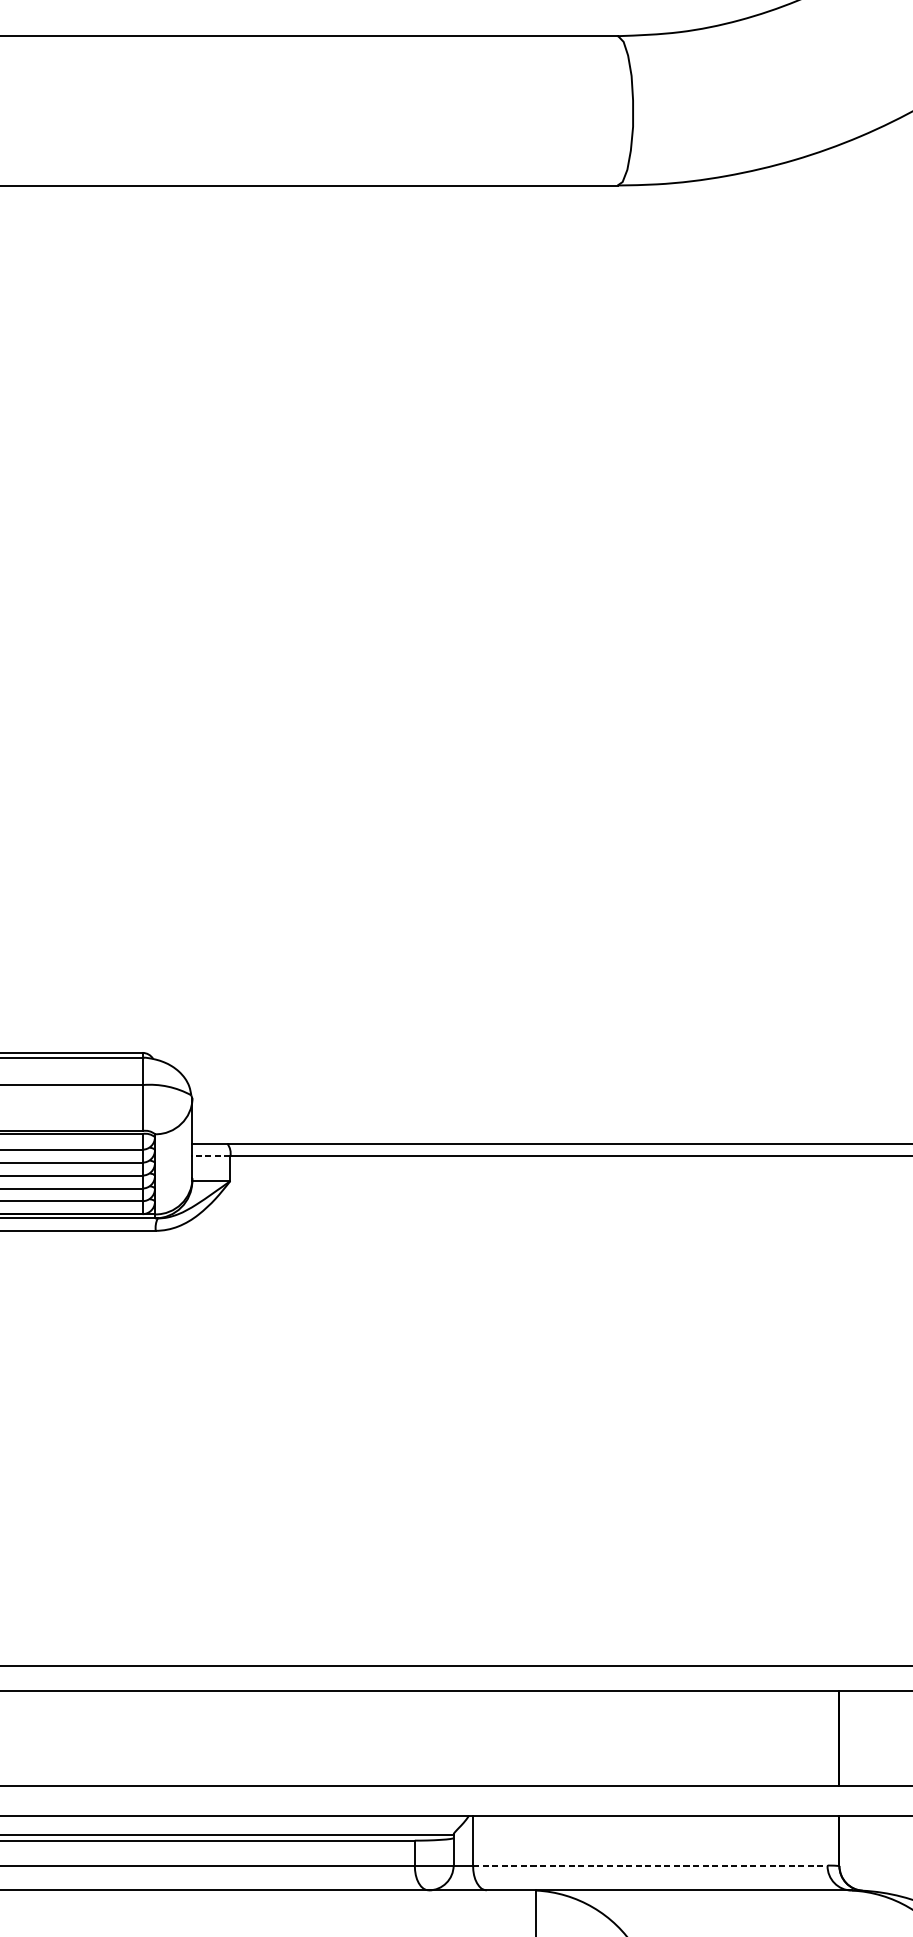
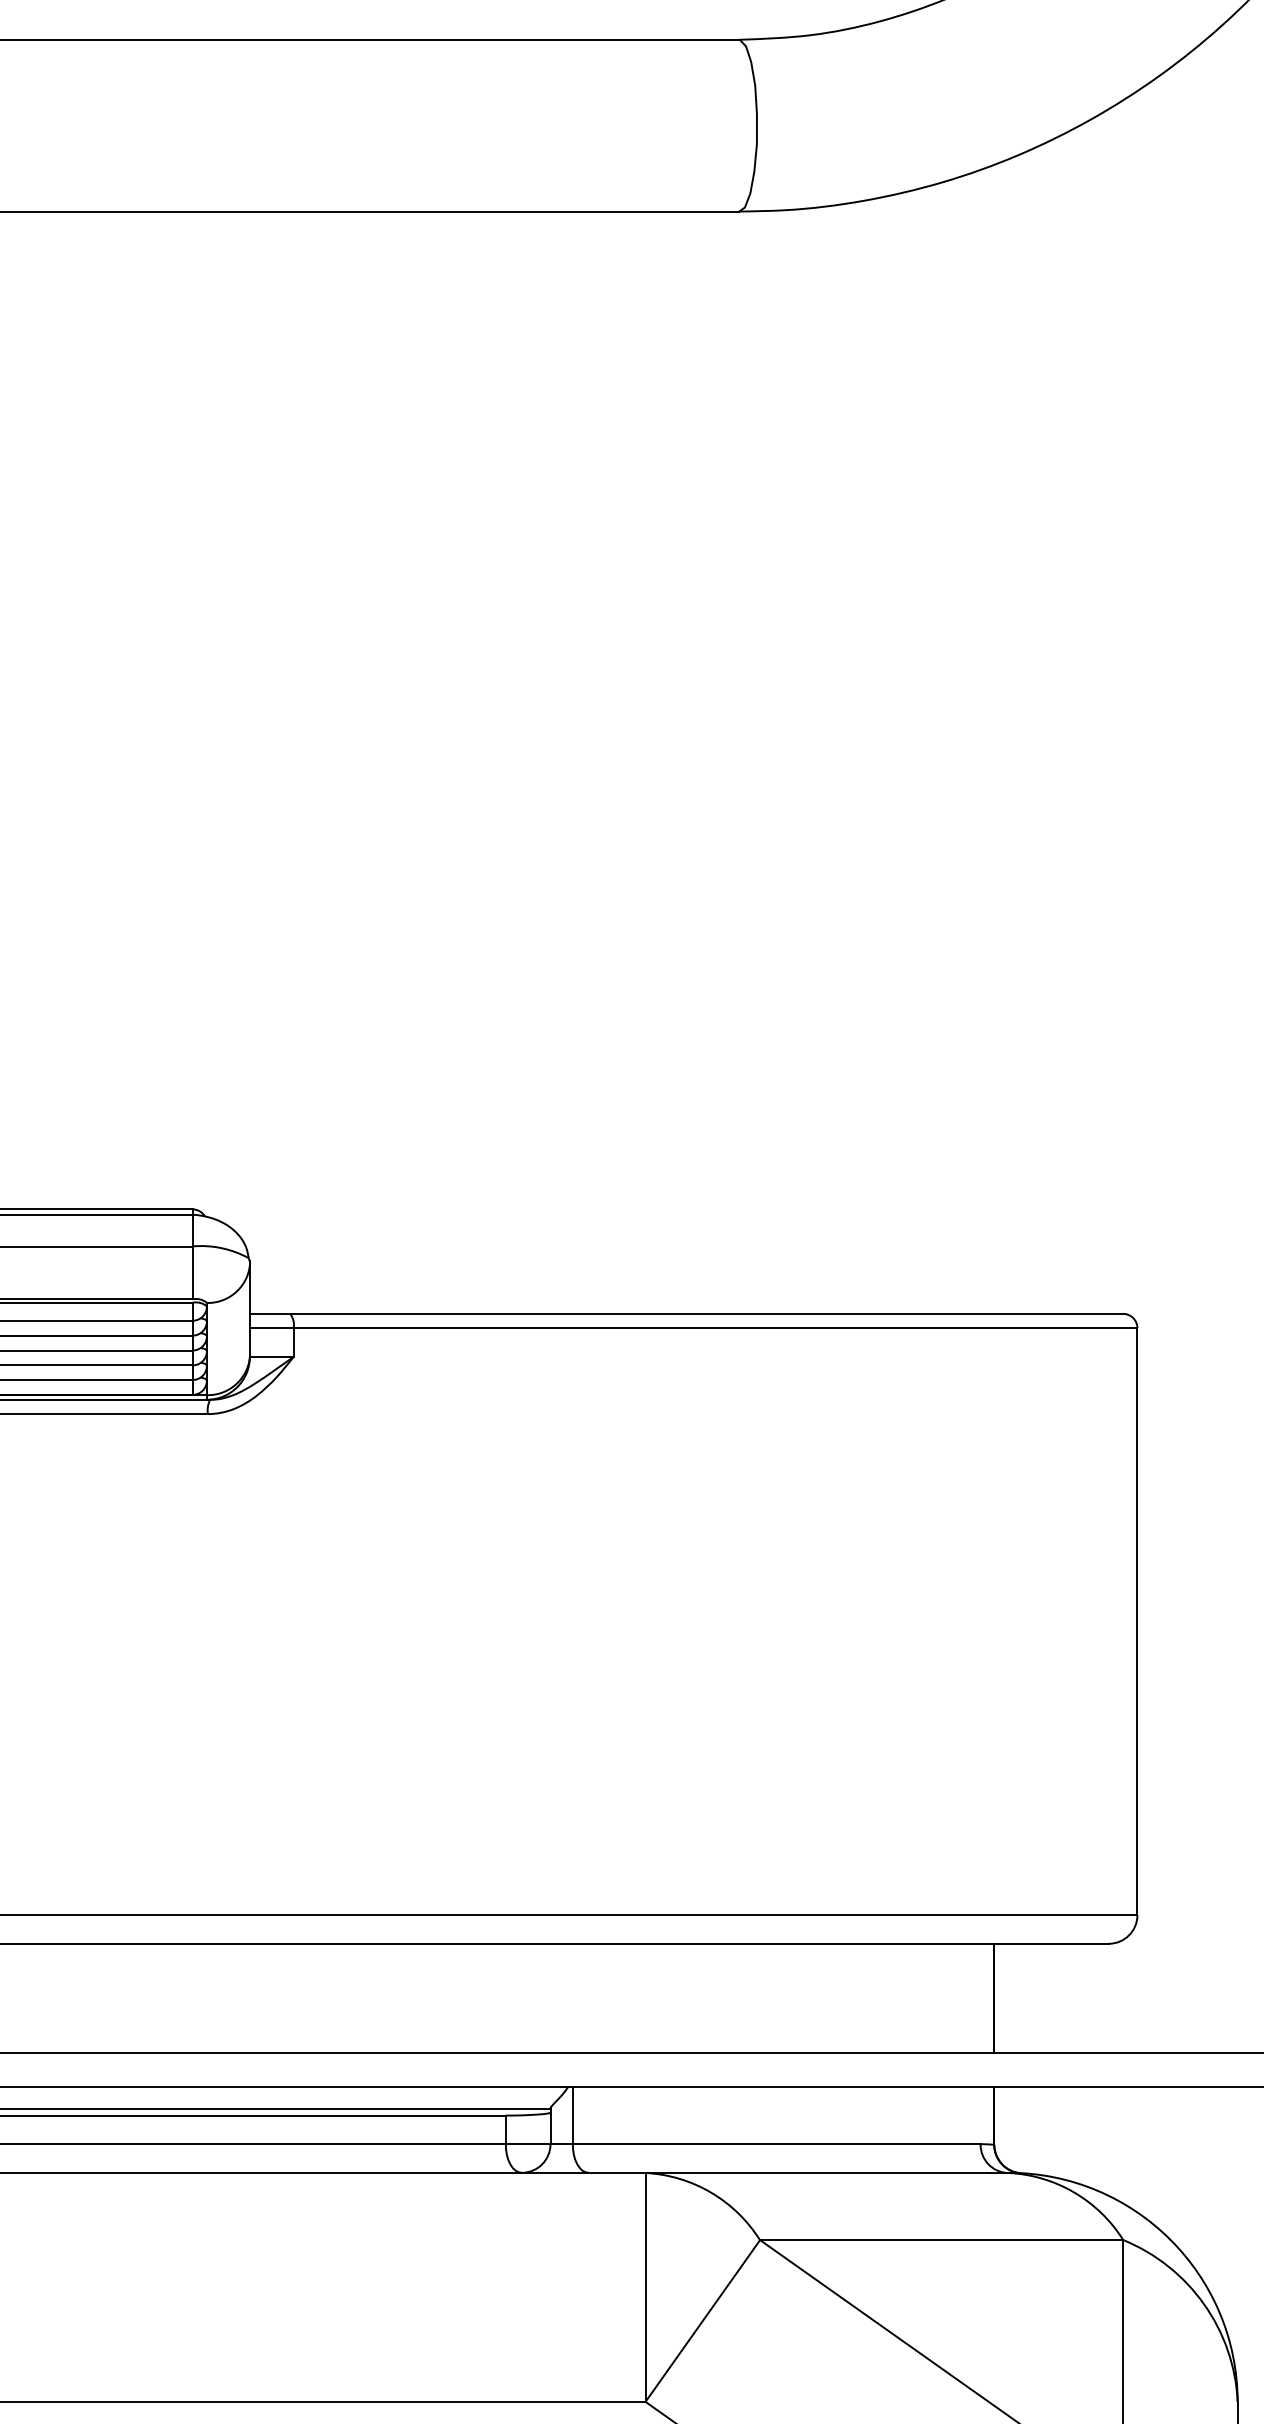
line: (211, 1156) -> (271, 1328), dashed -> solid
line: (650, 1865) -> (776, 2144), dashed -> solid

